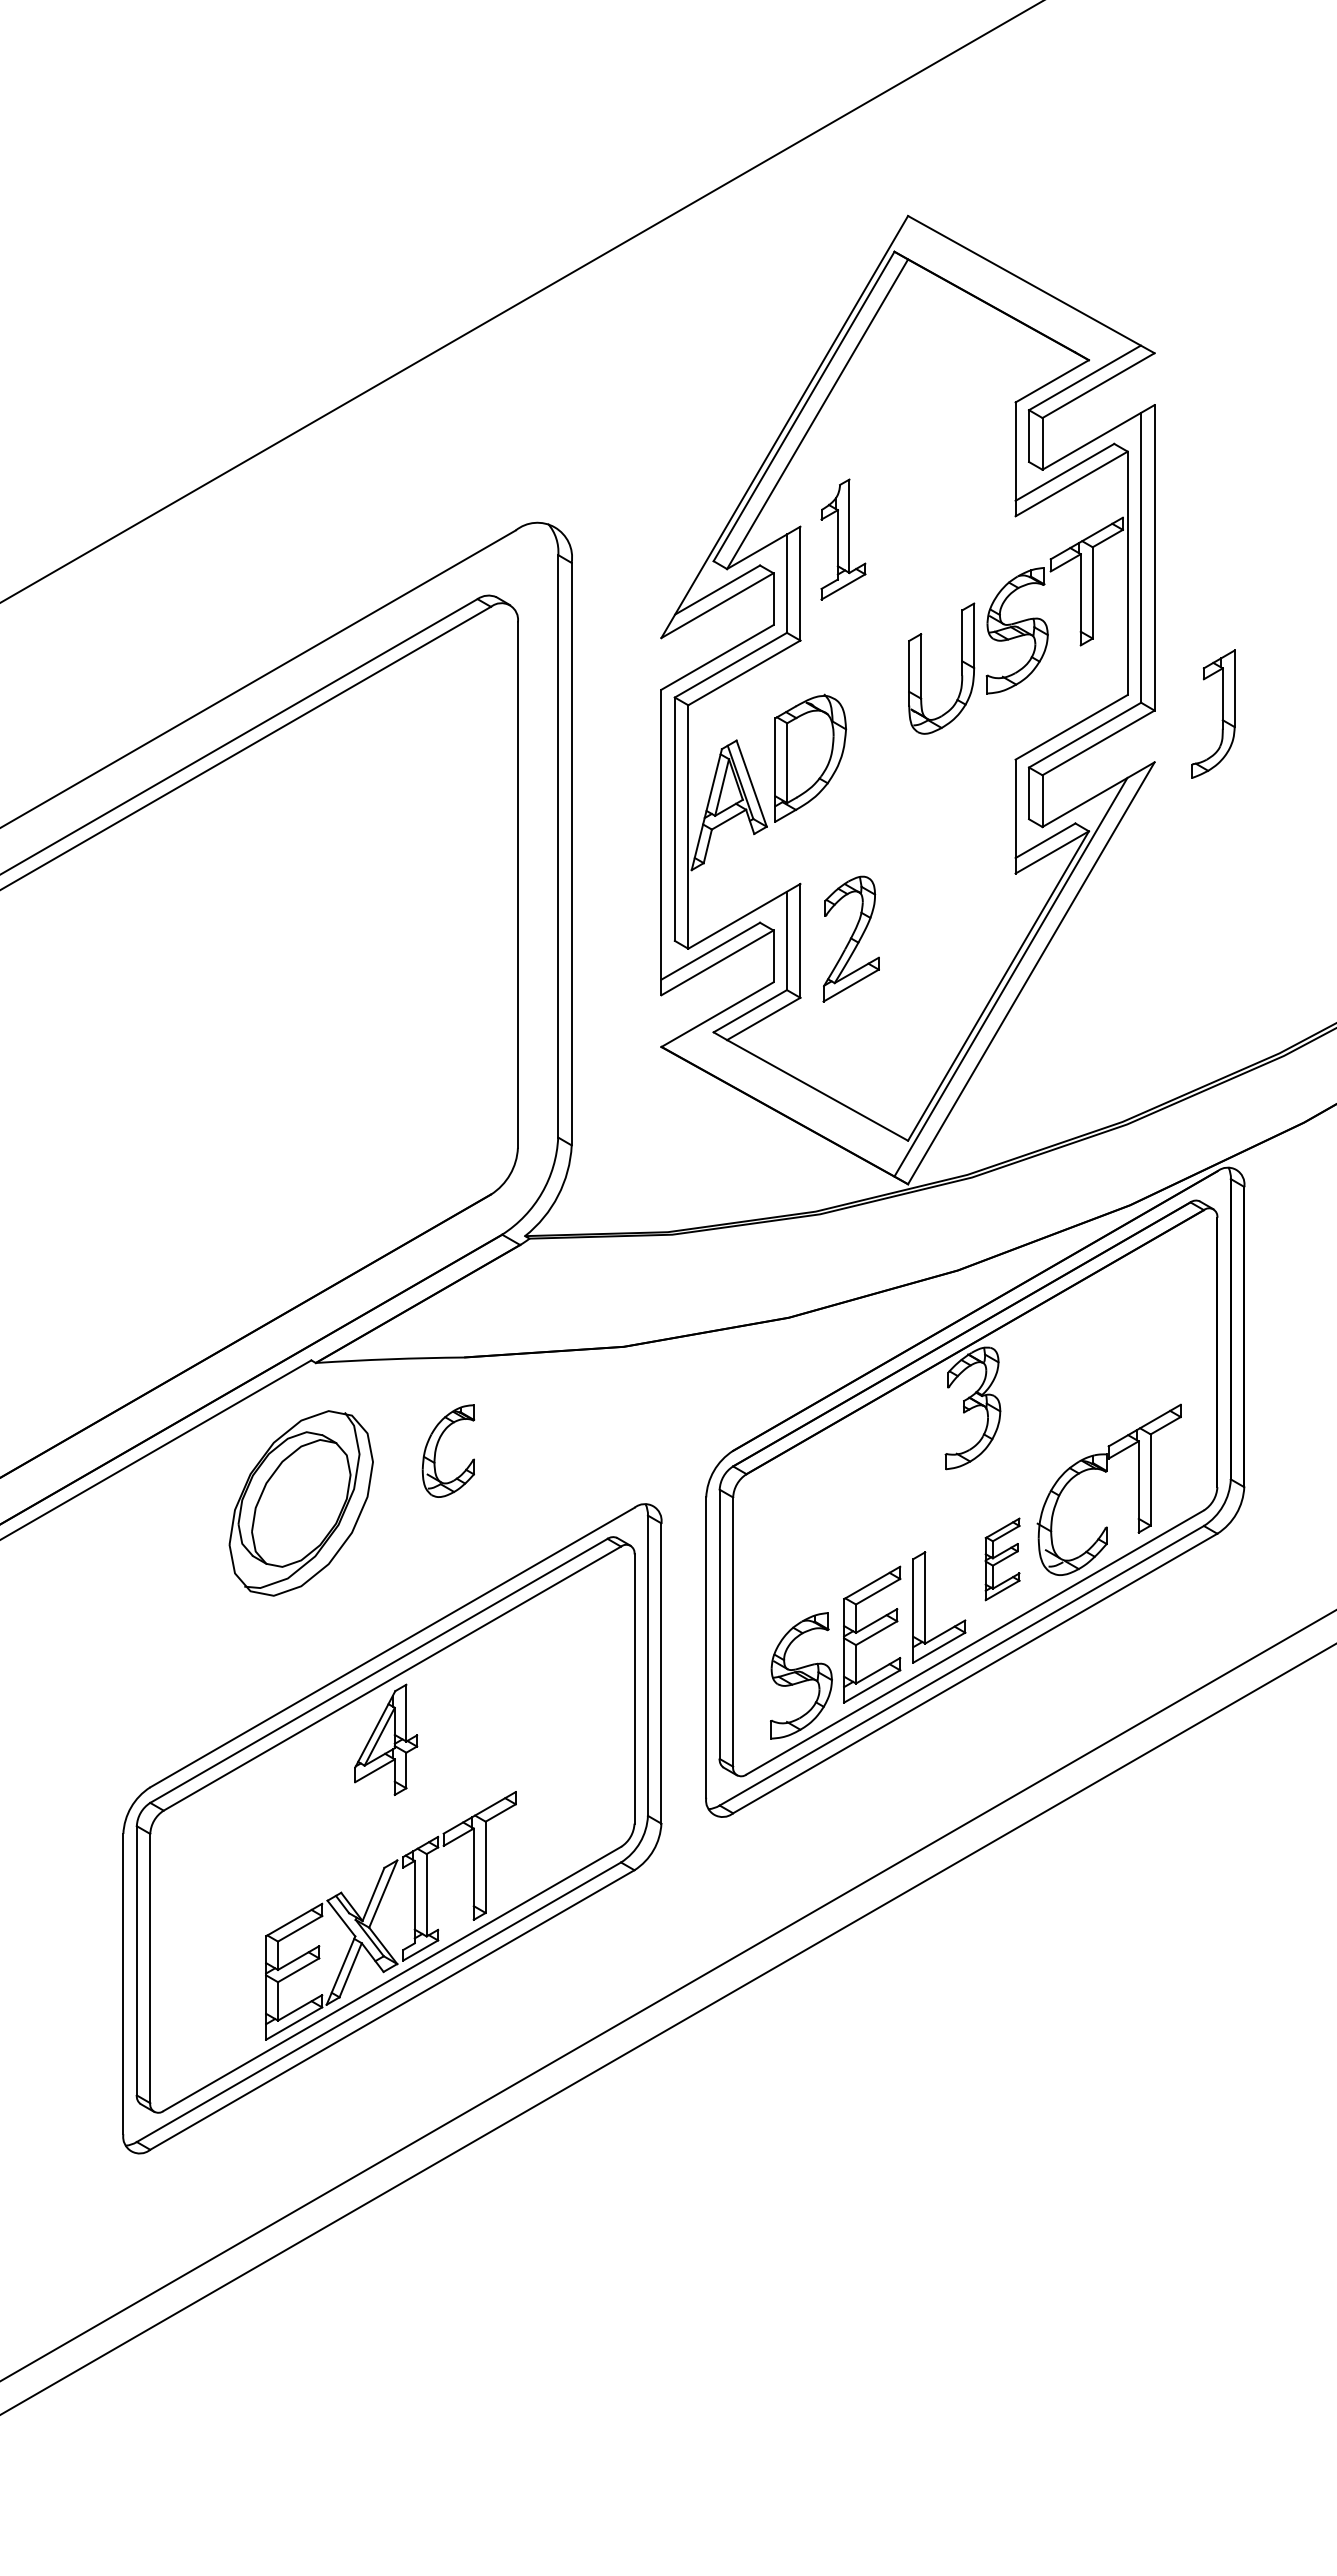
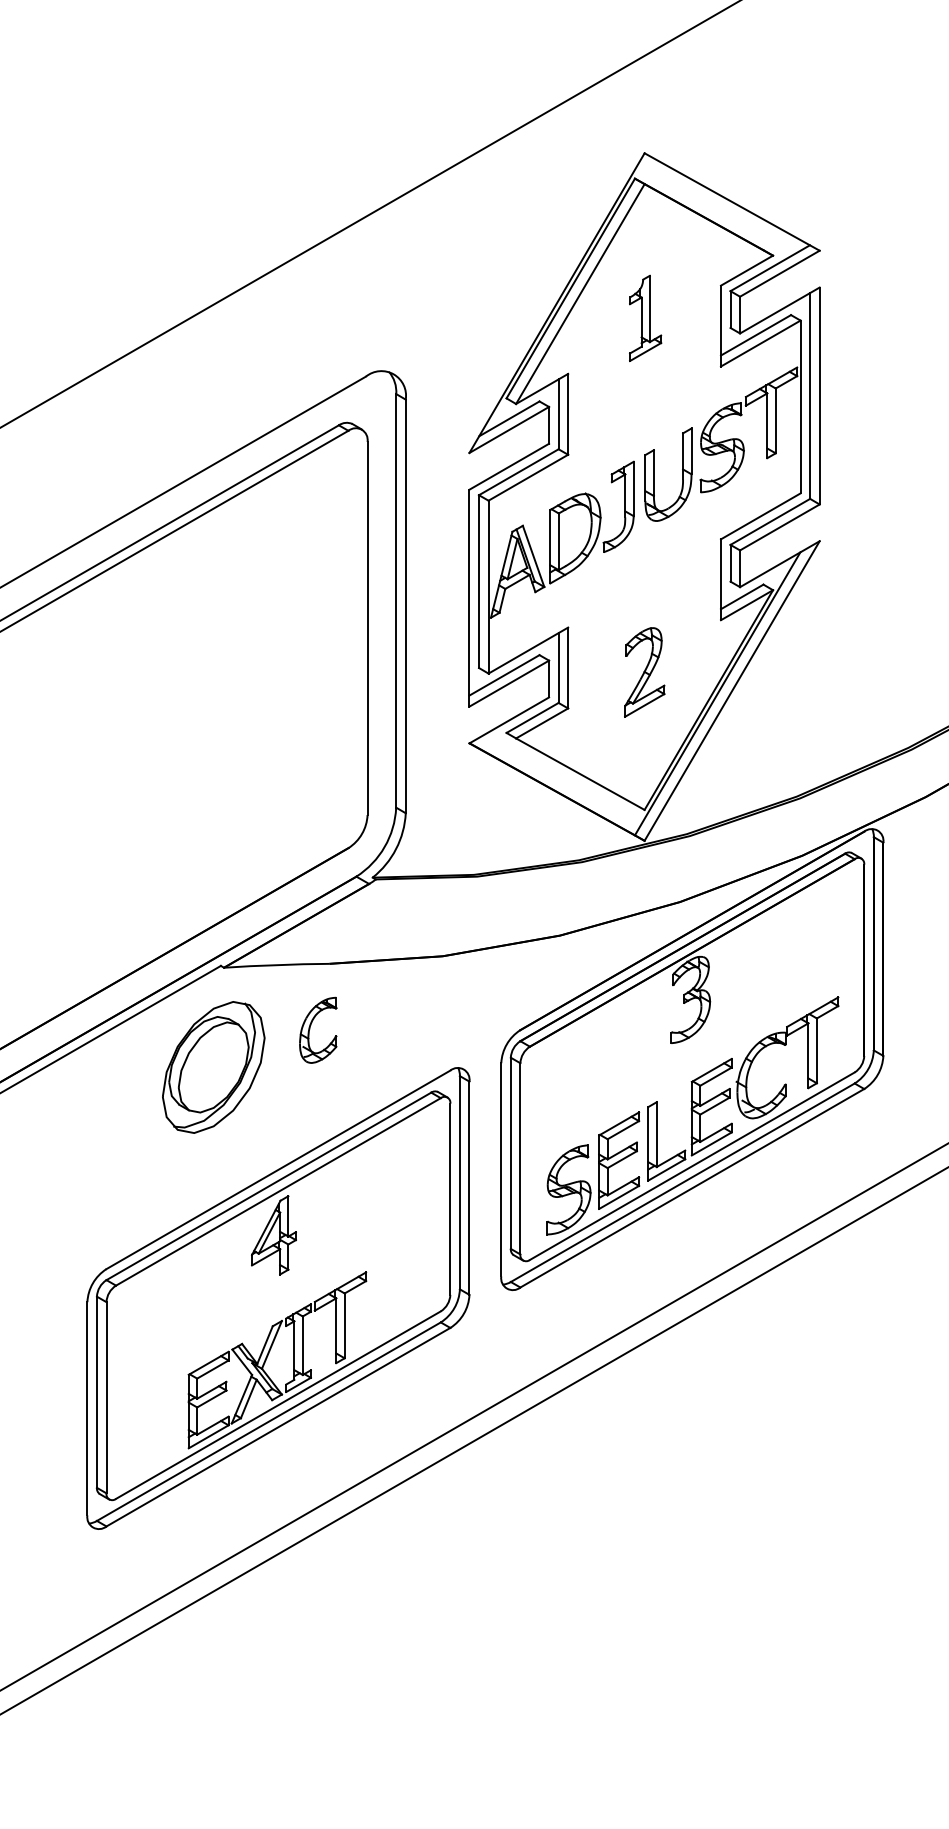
part: (843, 539) -> (645, 318), moved
part: (1222, 713) -> (625, 506), moved
part: (850, 938) -> (644, 672), moved
part: (1002, 1559) -> (711, 1107), size x1.67

